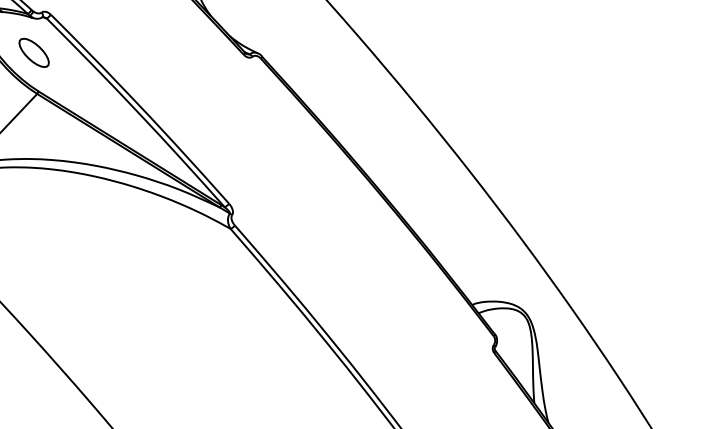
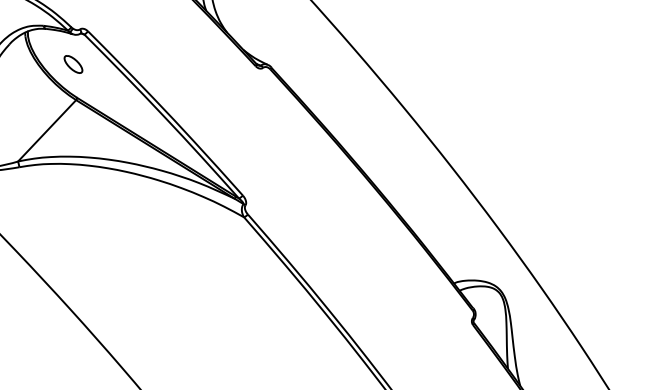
part: (34, 52) -> (73, 64), size x0.7

